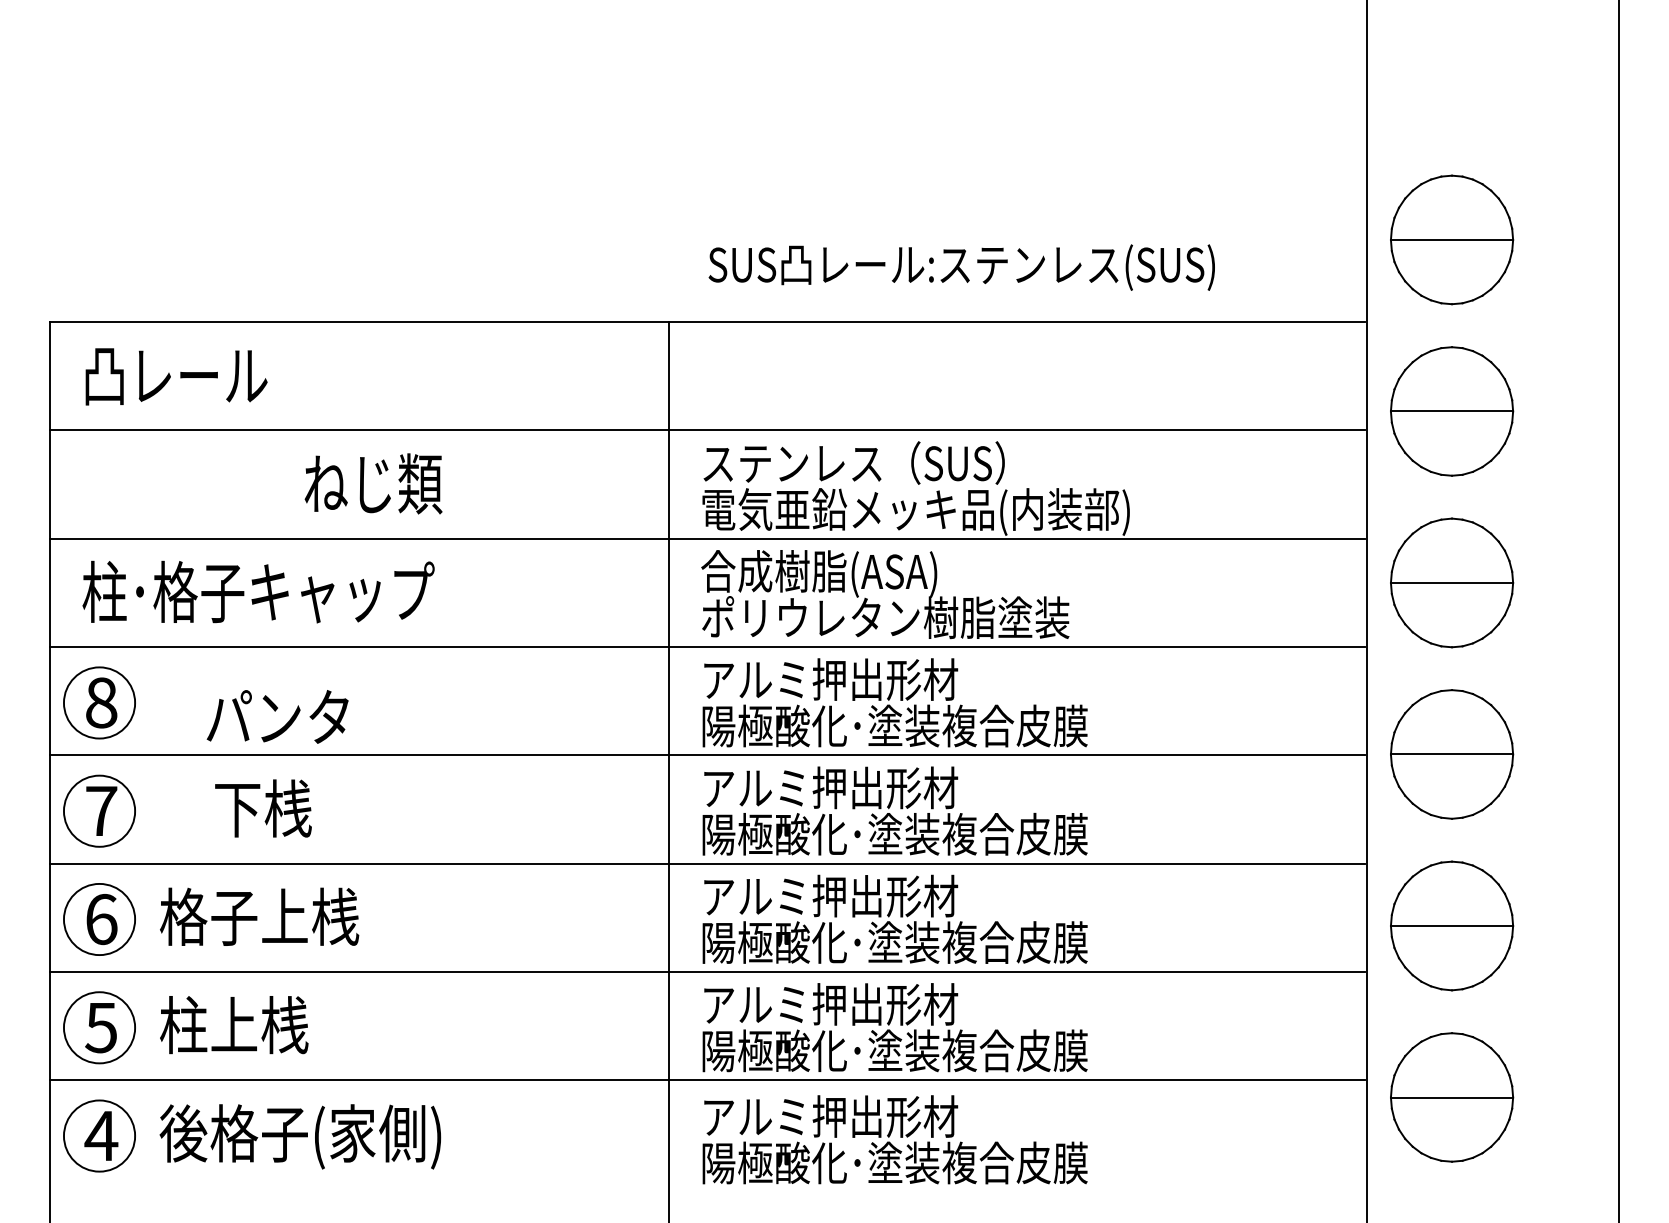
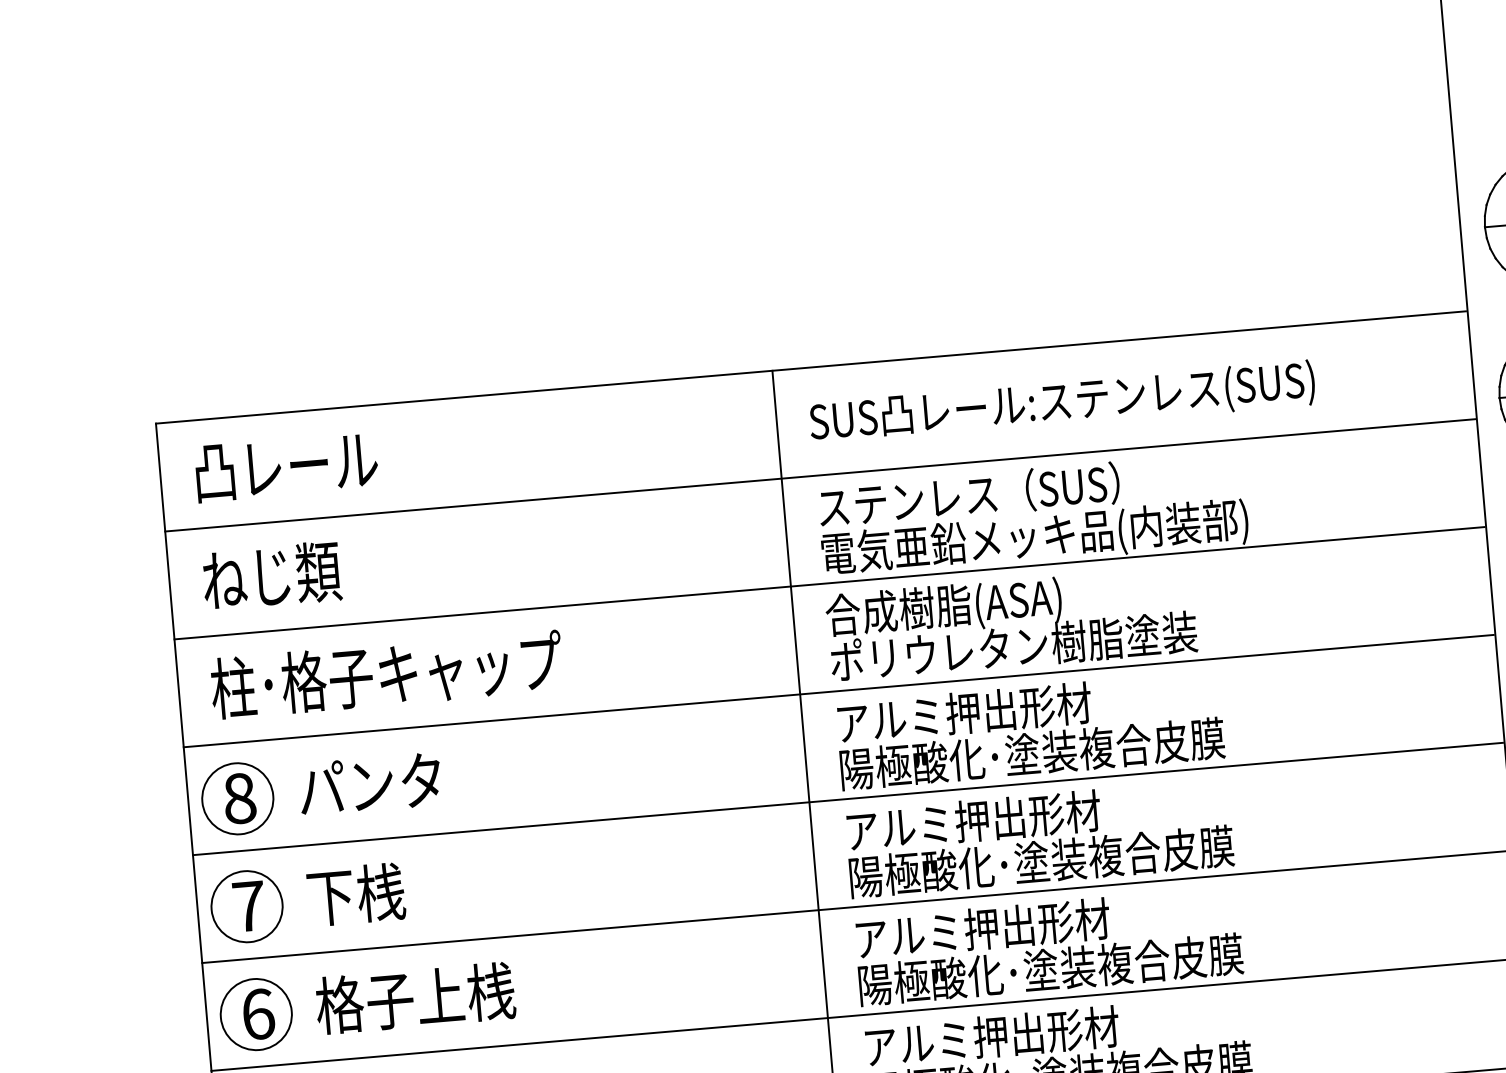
text: (961, 267) -> (1062, 403), moved
text: (373, 483) -> (271, 575), moved
text: (277, 716) -> (369, 784), moved
text: (263, 808) -> (356, 894), moved

